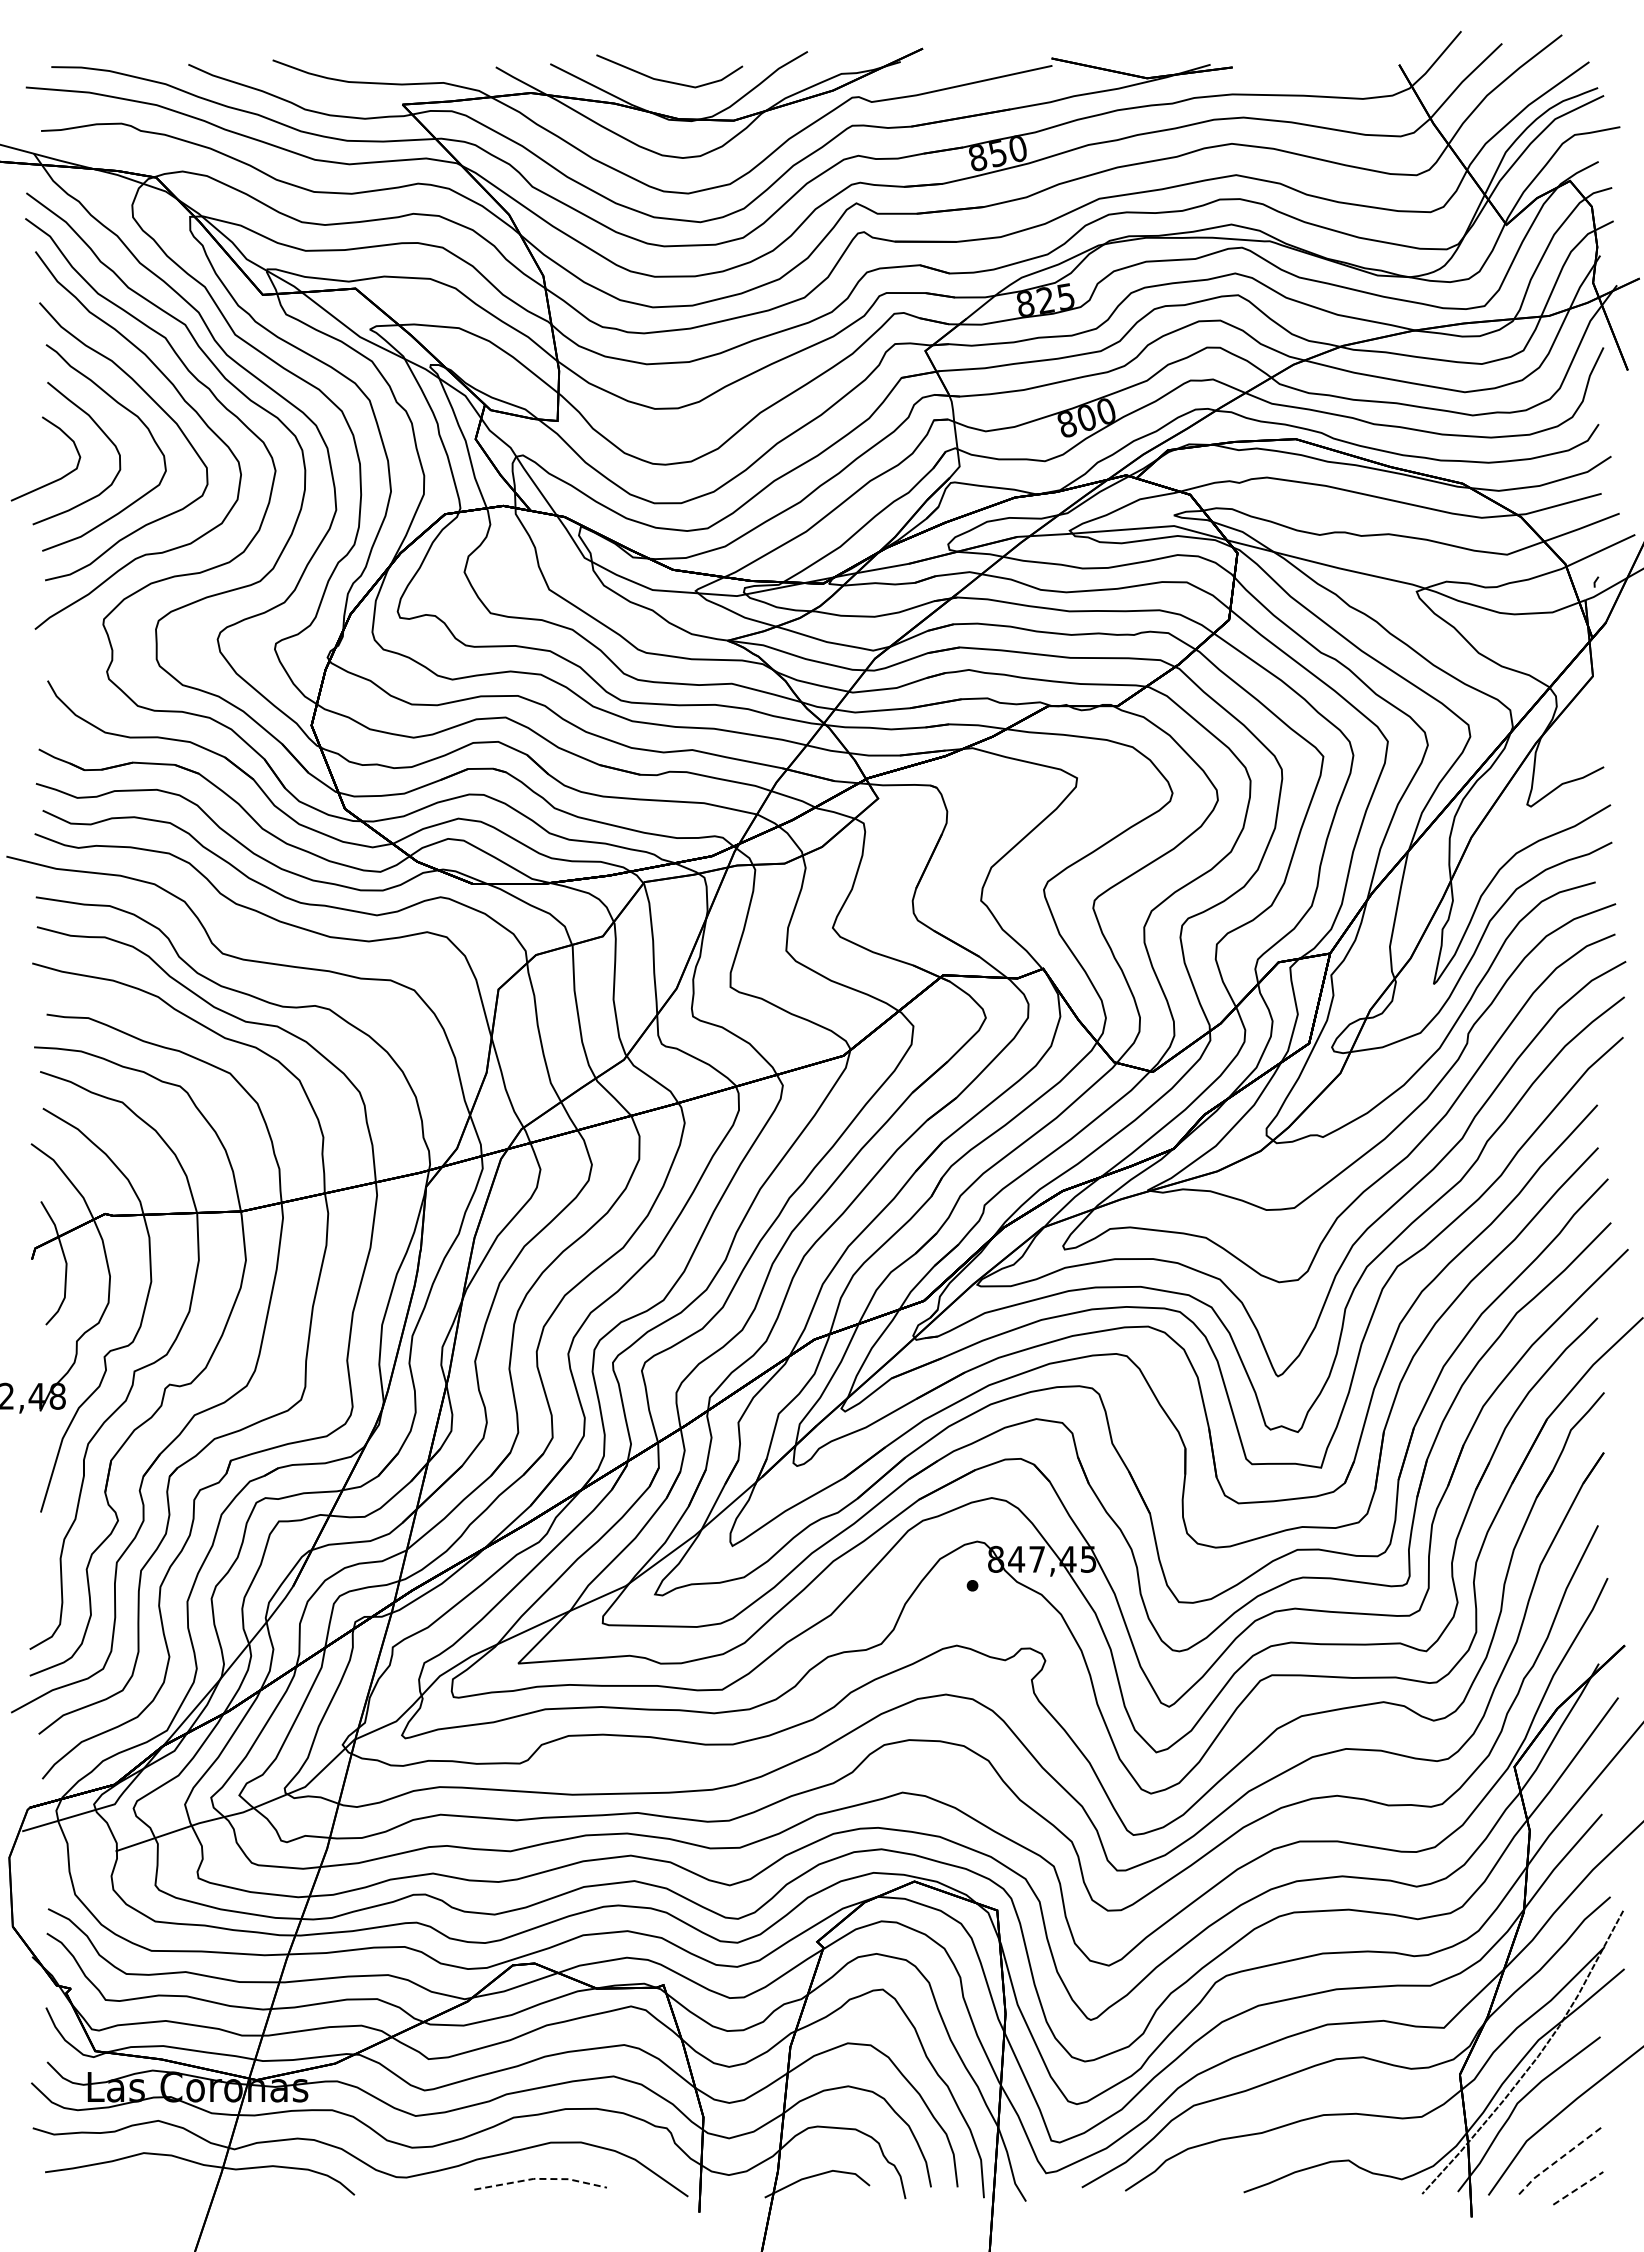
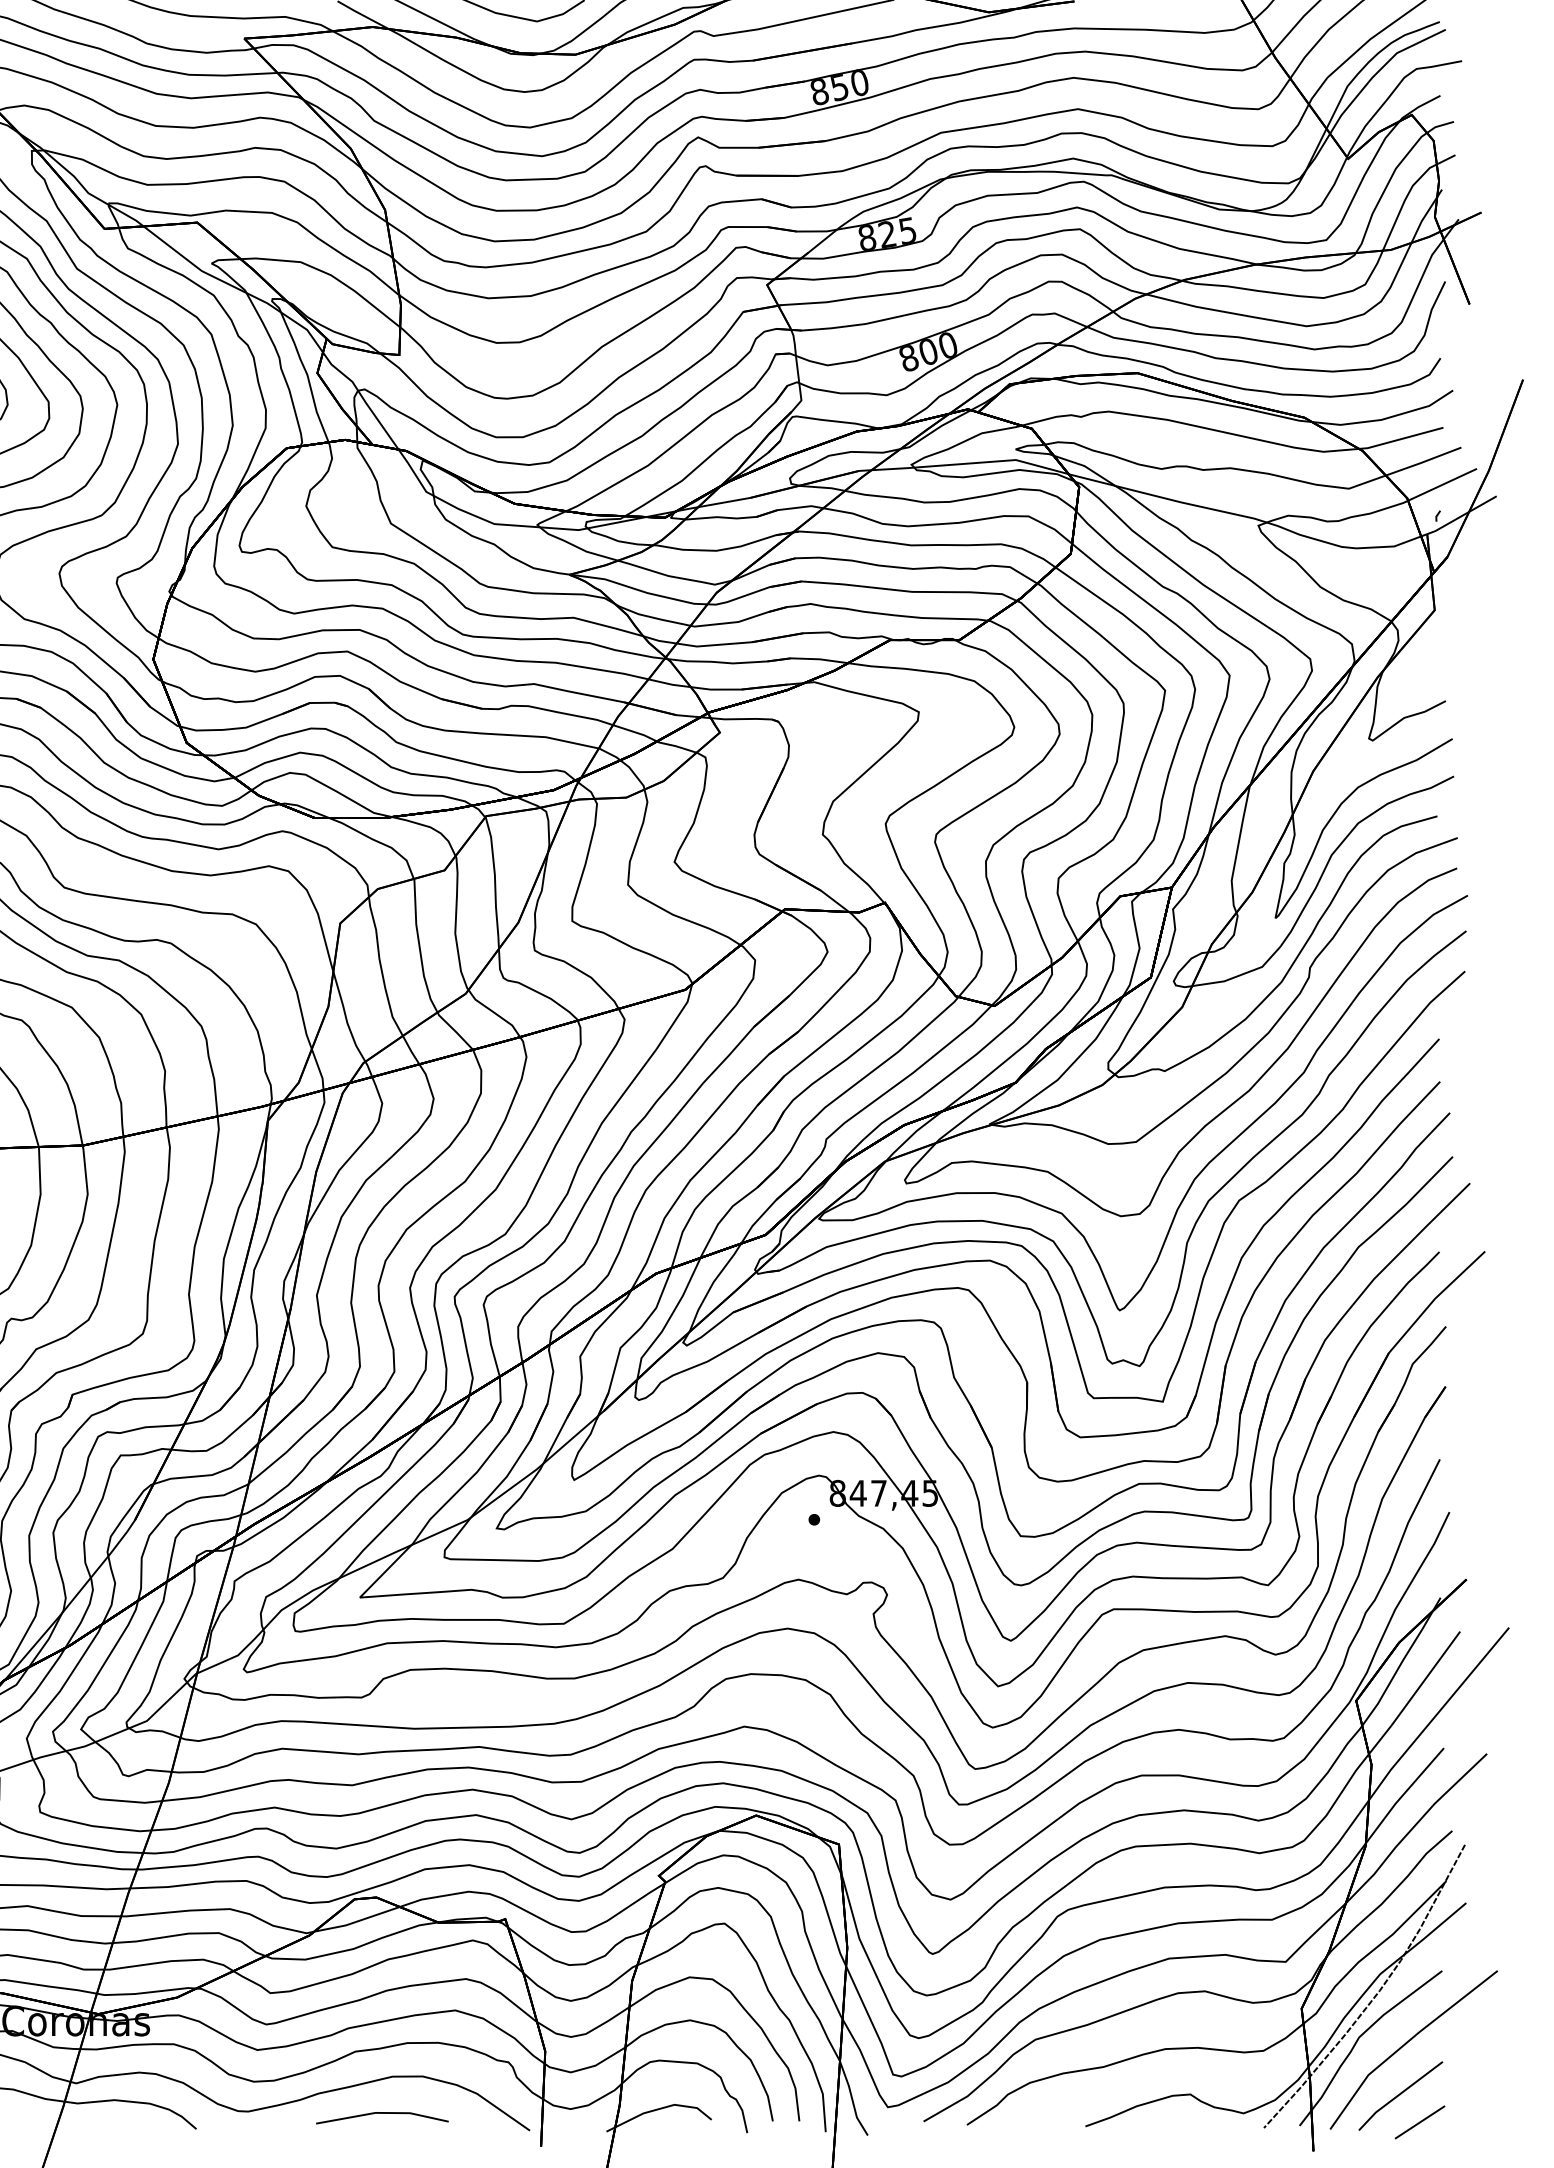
line: (1557, 2160) -> (1399, 2094), dashed -> solid
line: (540, 2178) -> (382, 2112), dashed -> solid
line: (1578, 2188) -> (1420, 2122), dashed -> solid

